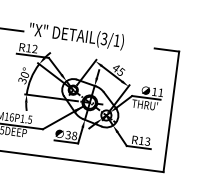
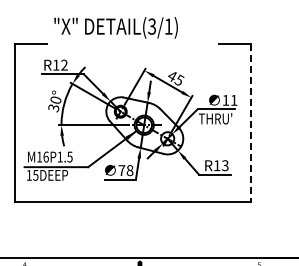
text: (76, 36) -> (115, 27), moved
line: (171, 112) -> (250, 123), solid -> dashed
text: (68, 135) -> (121, 170), 38 -> 78

